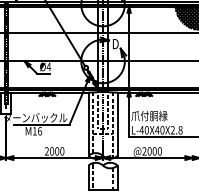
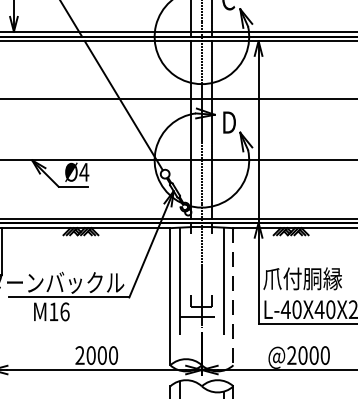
line: (117, 124) -> (233, 297), solid -> dashed

